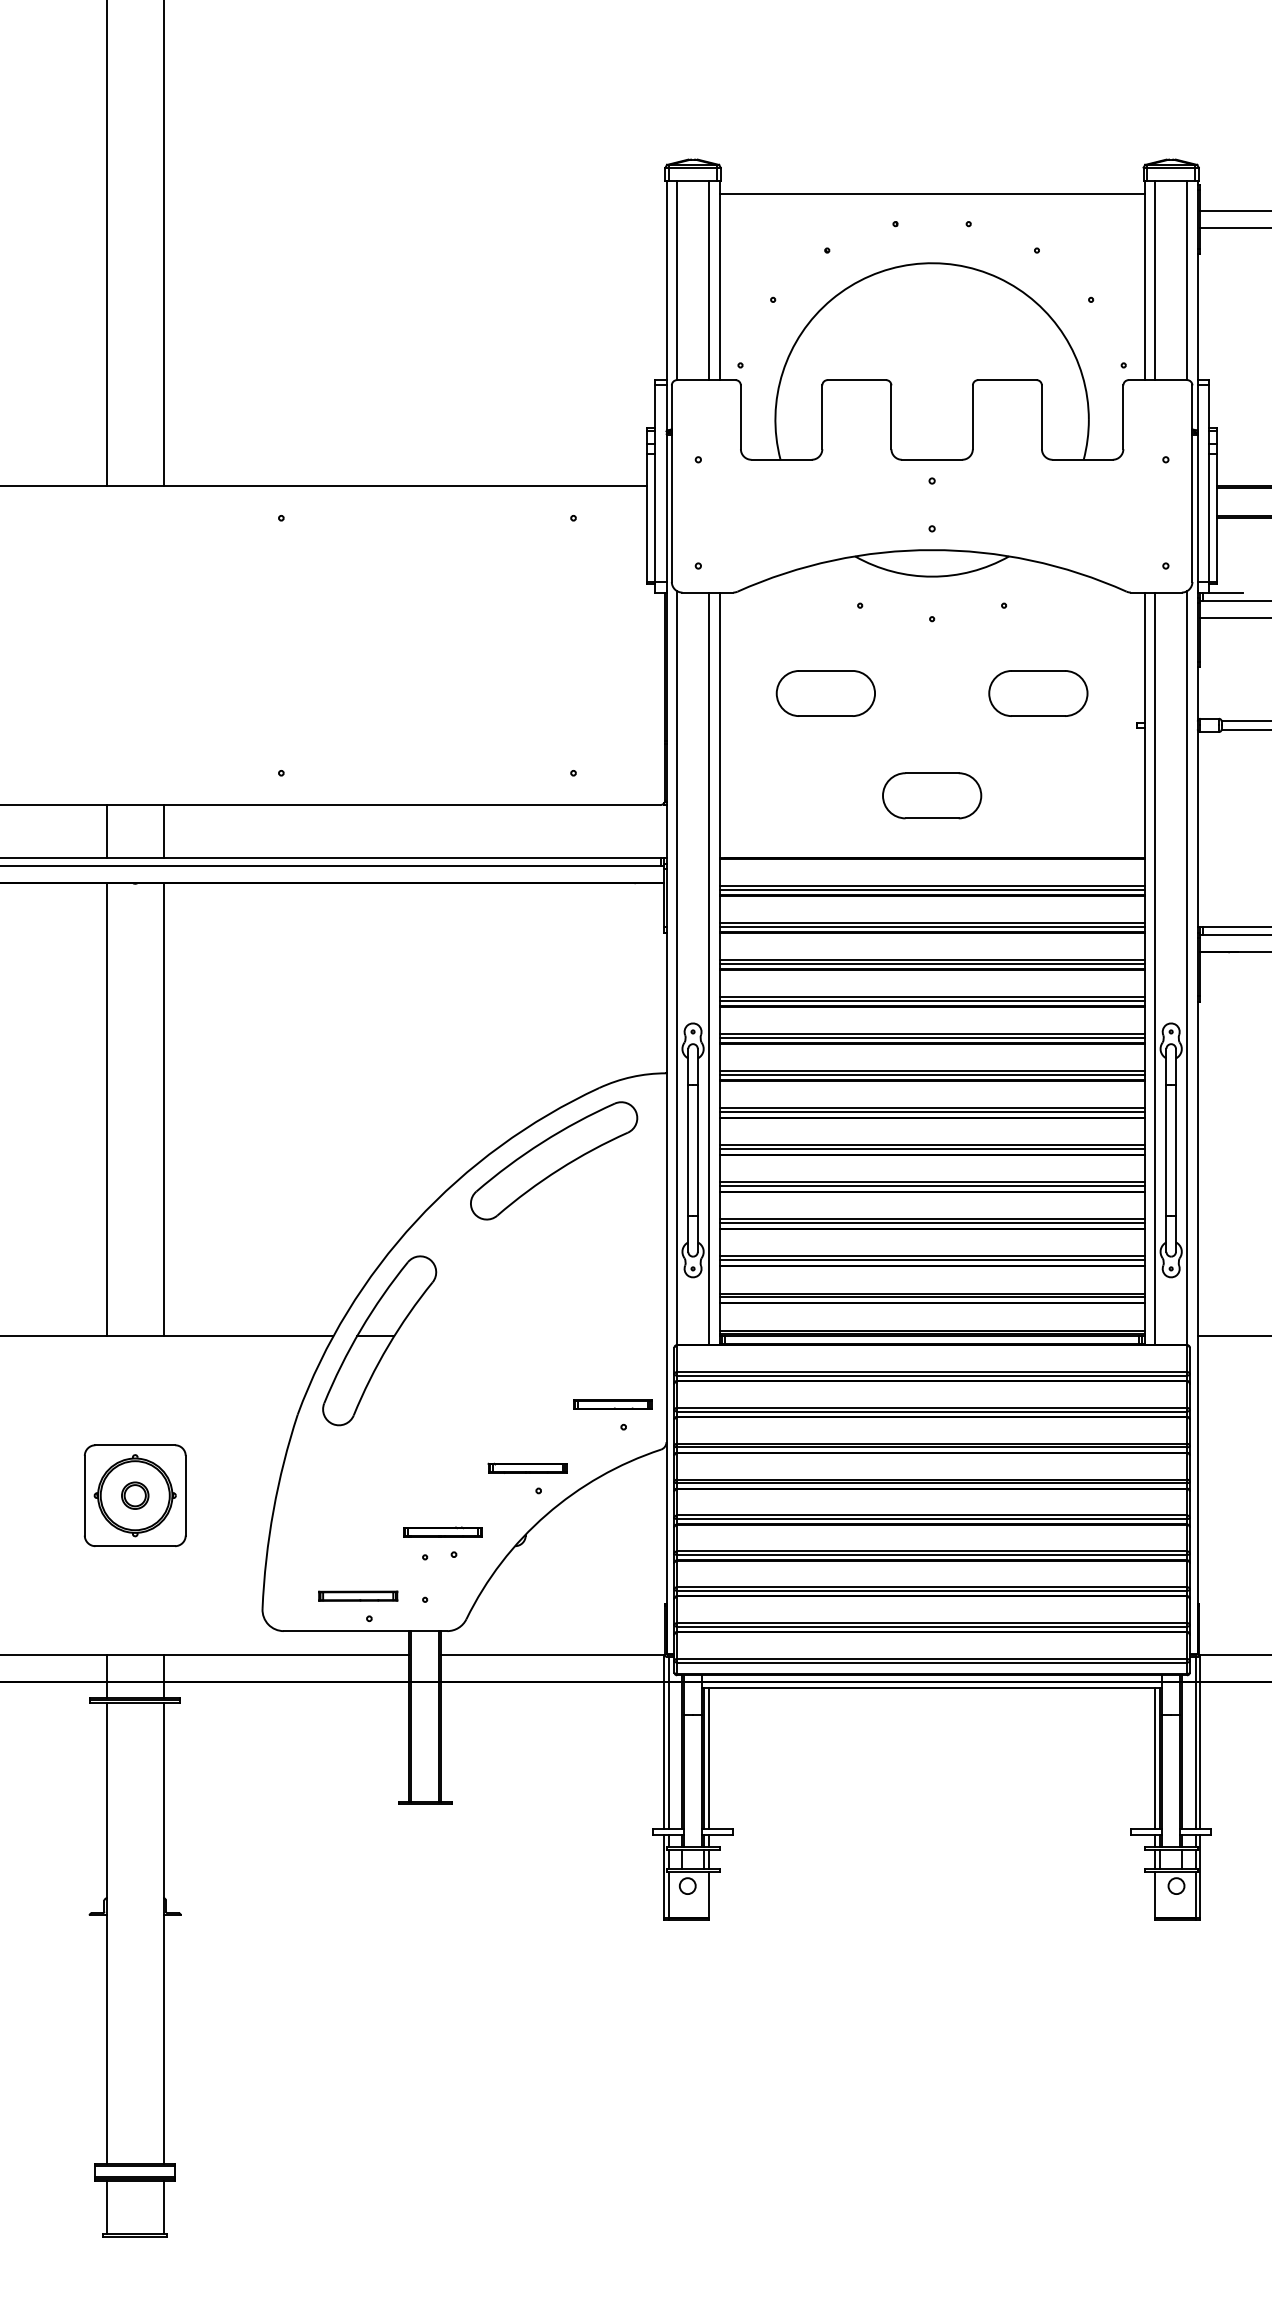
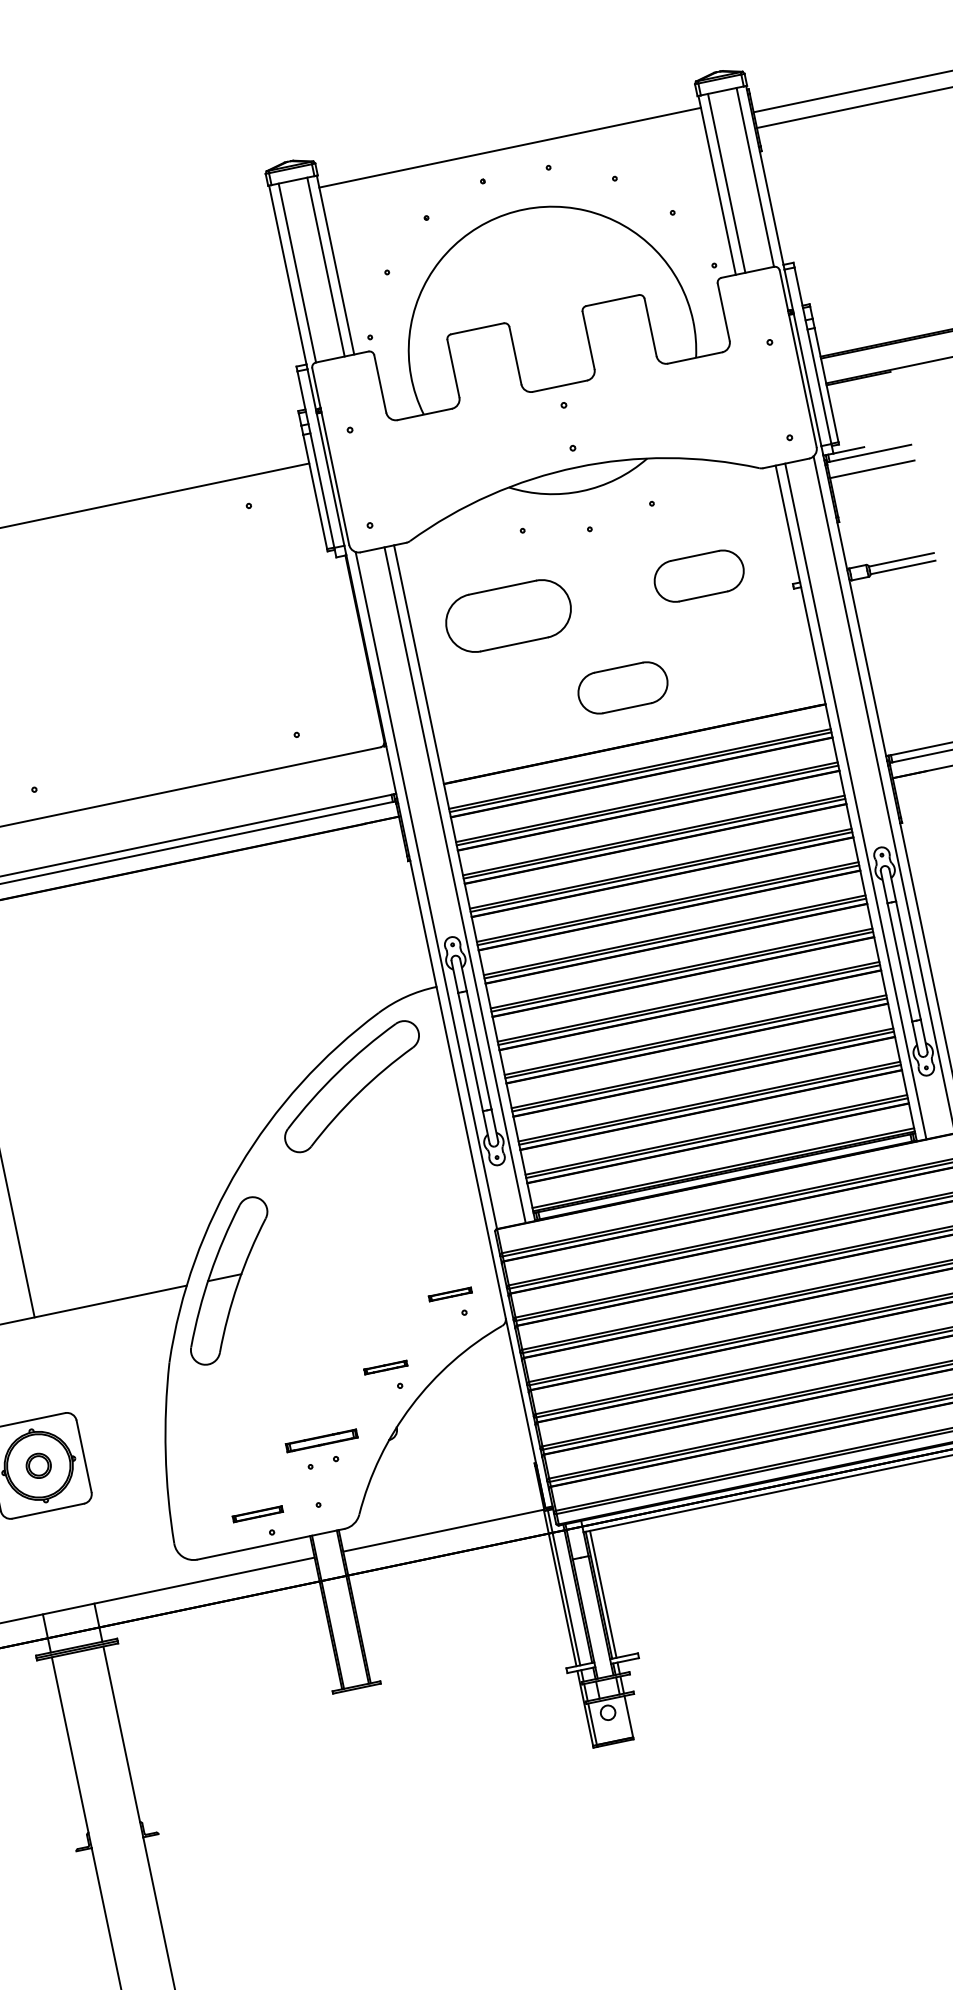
part: (825, 693) -> (508, 616), size x1.4
part: (612, 1404) -> (450, 1294), size x0.6
part: (527, 1467) -> (385, 1366), size x0.6
part: (358, 1595) -> (257, 1513), size x0.7

